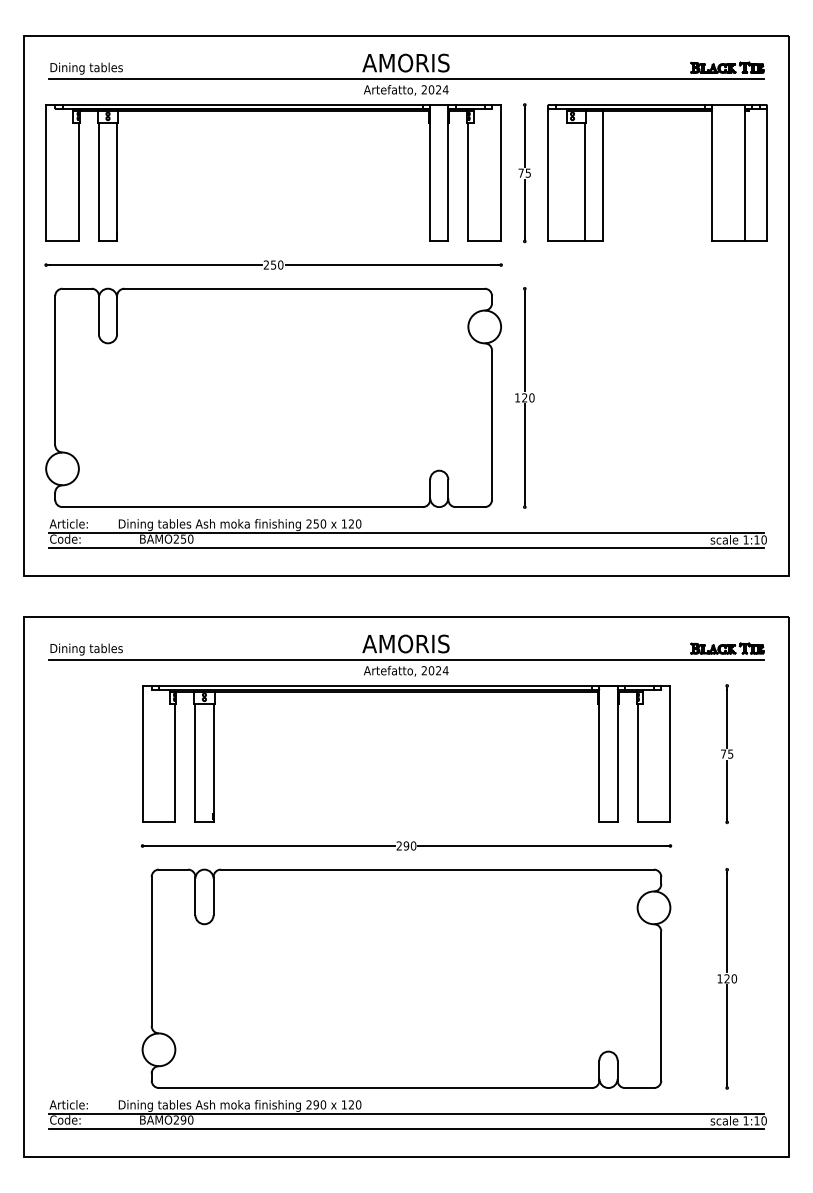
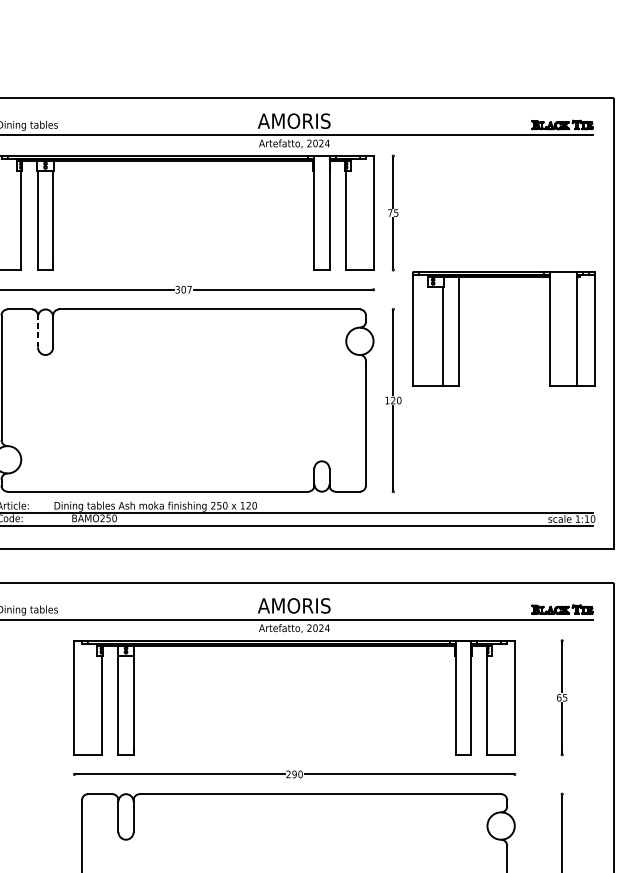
part: (603, 172) -> (458, 328), moved
text: (273, 264) -> (183, 289), 250 -> 307
line: (98, 314) -> (37, 330), solid -> dashed
text: (723, 753) -> (559, 697), 75 -> 65

